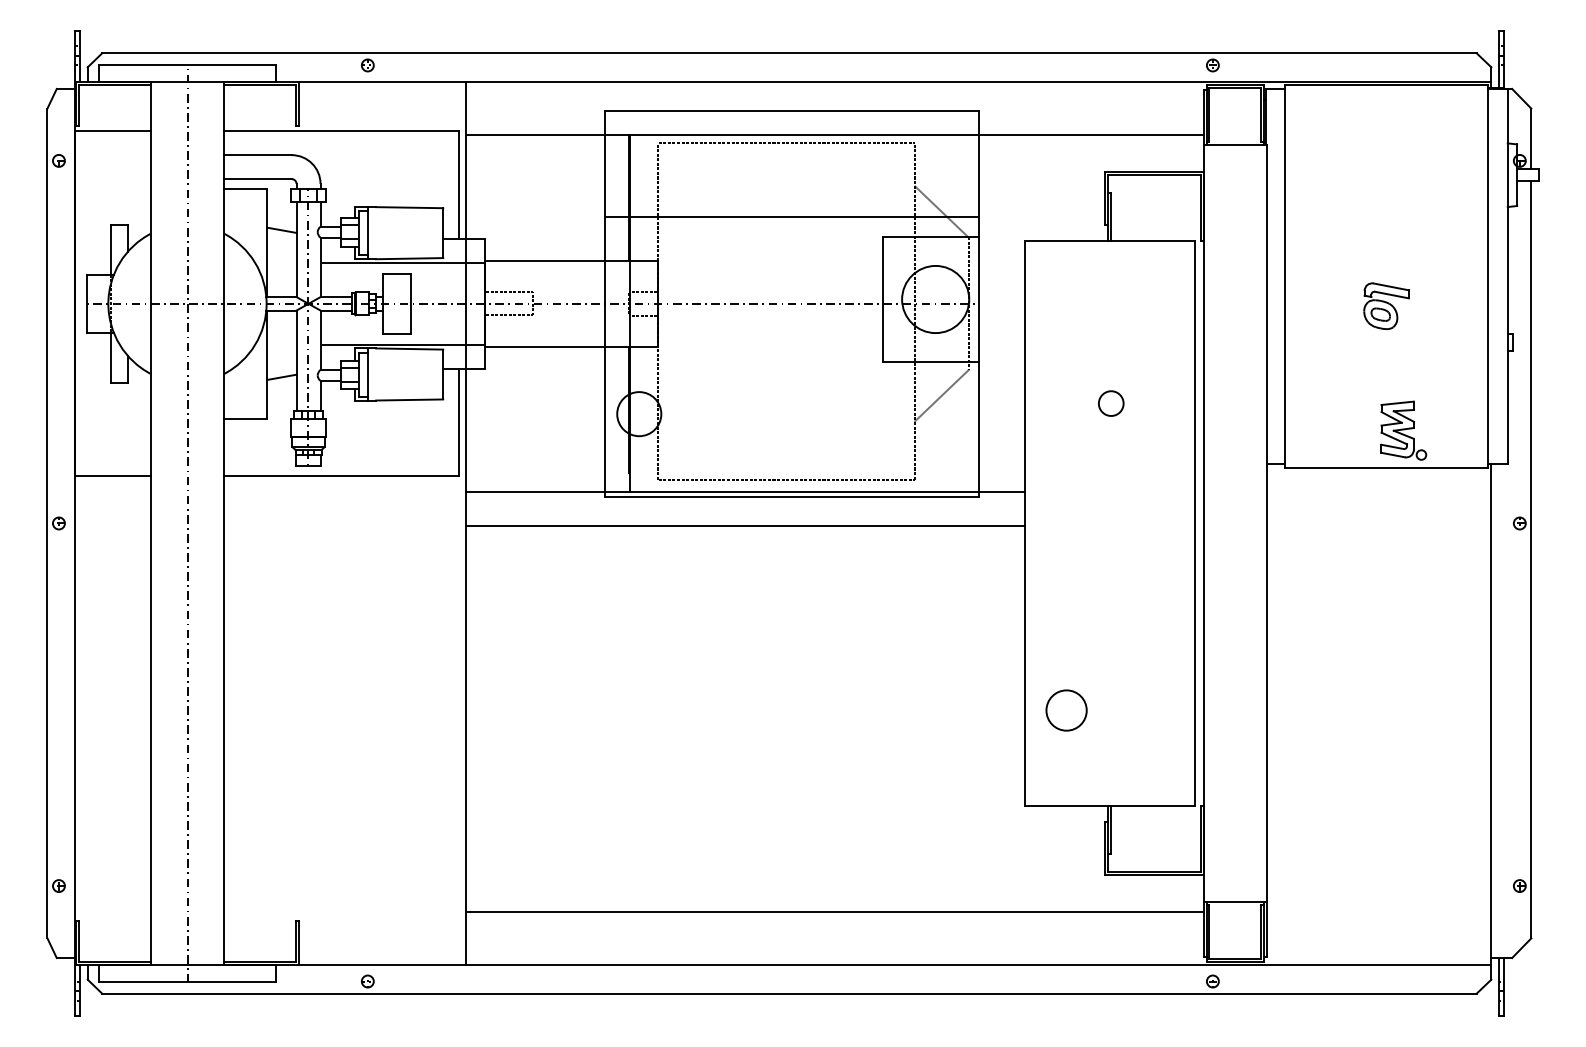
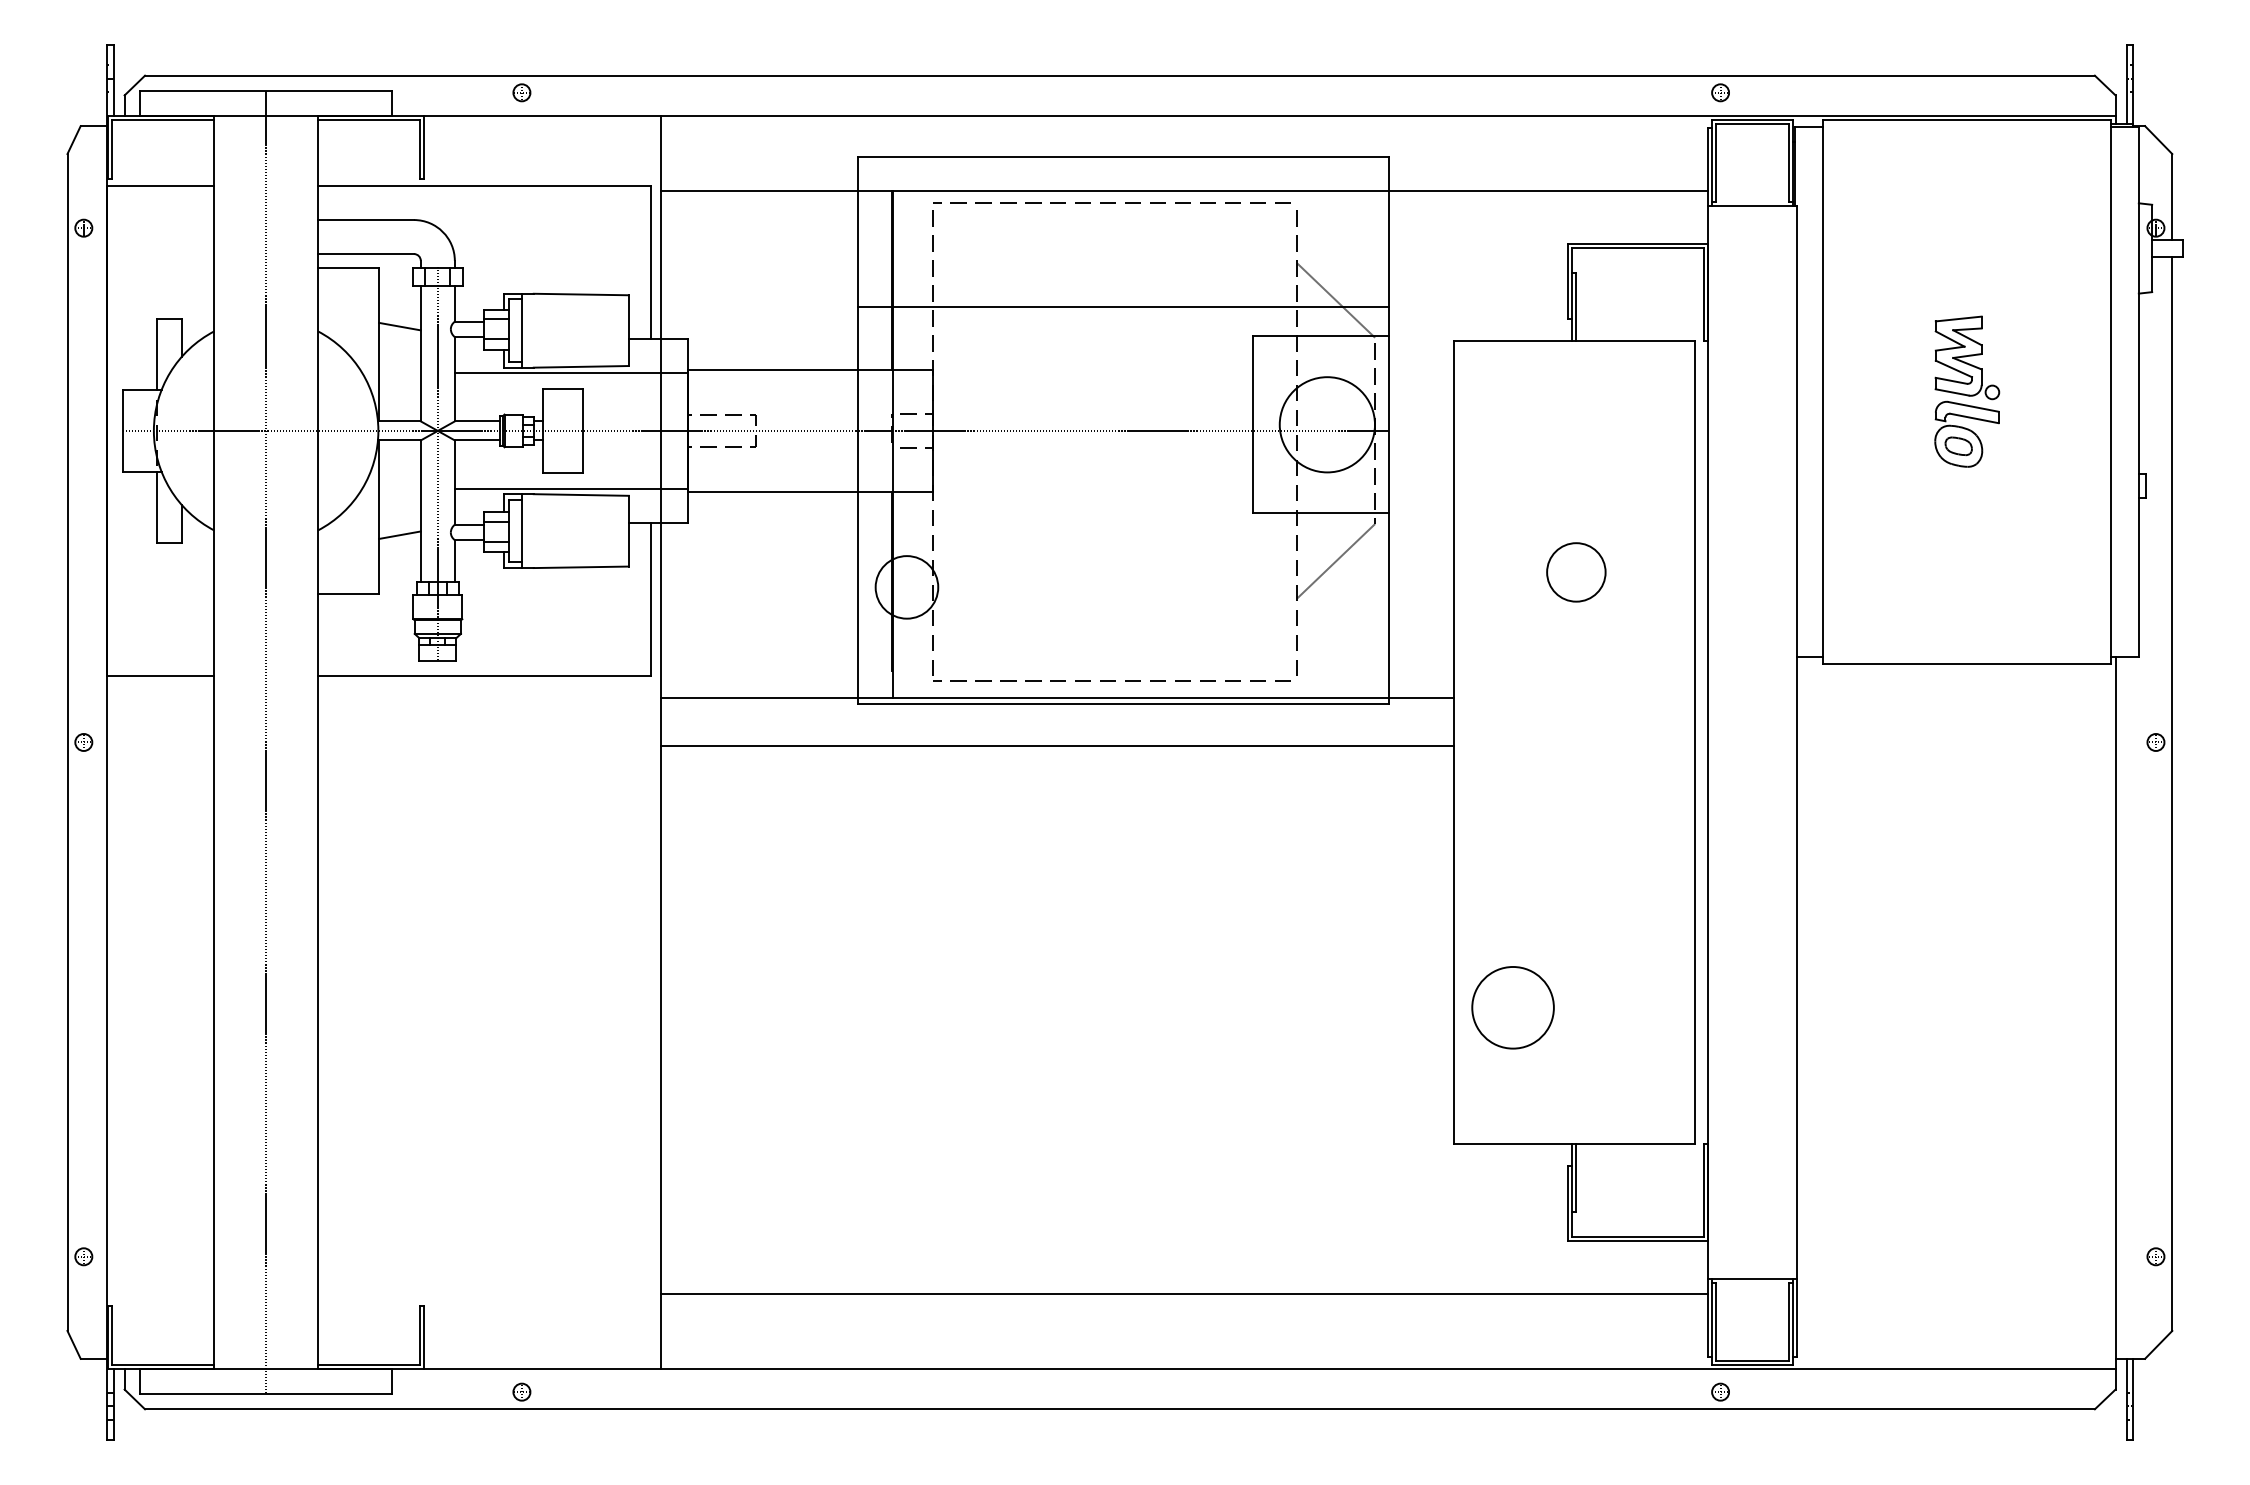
circle: (1111, 403) -> (1576, 572), size x1.67
part: (1403, 430) -> (1967, 357), moved
circle: (1066, 710) -> (1512, 1007), size x1.43

